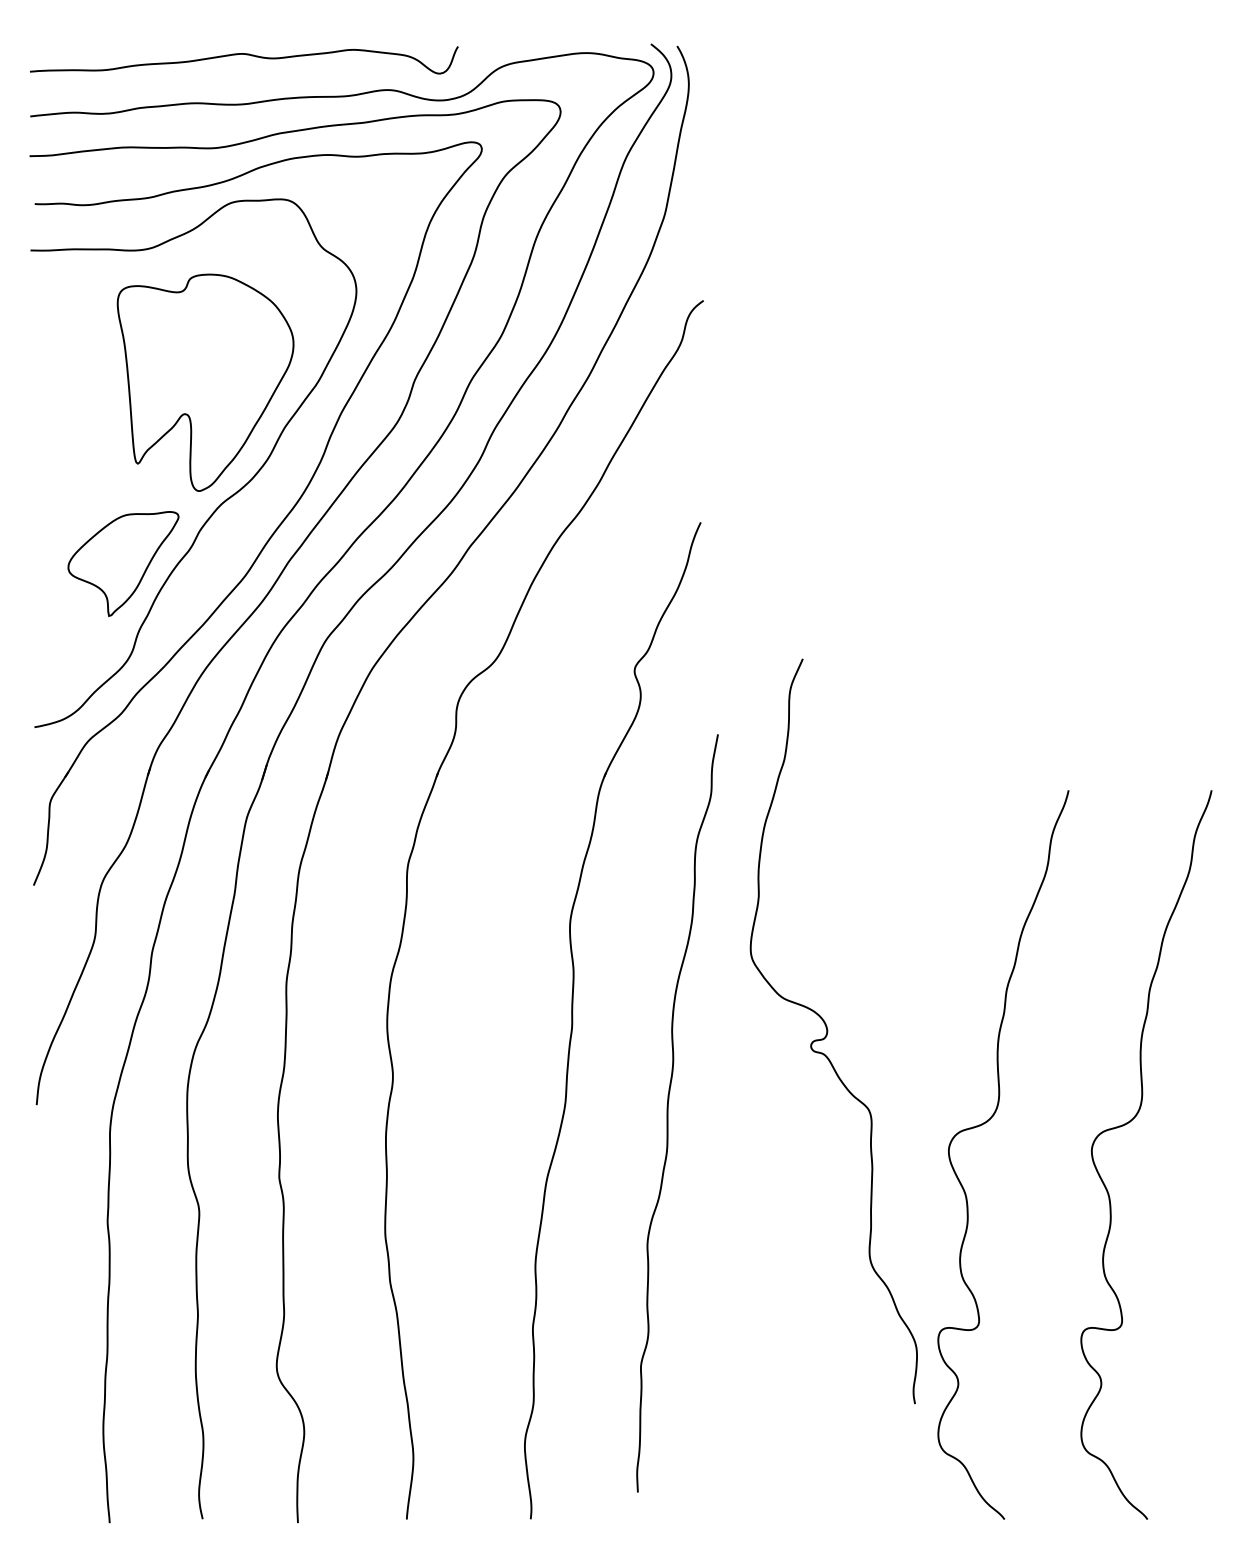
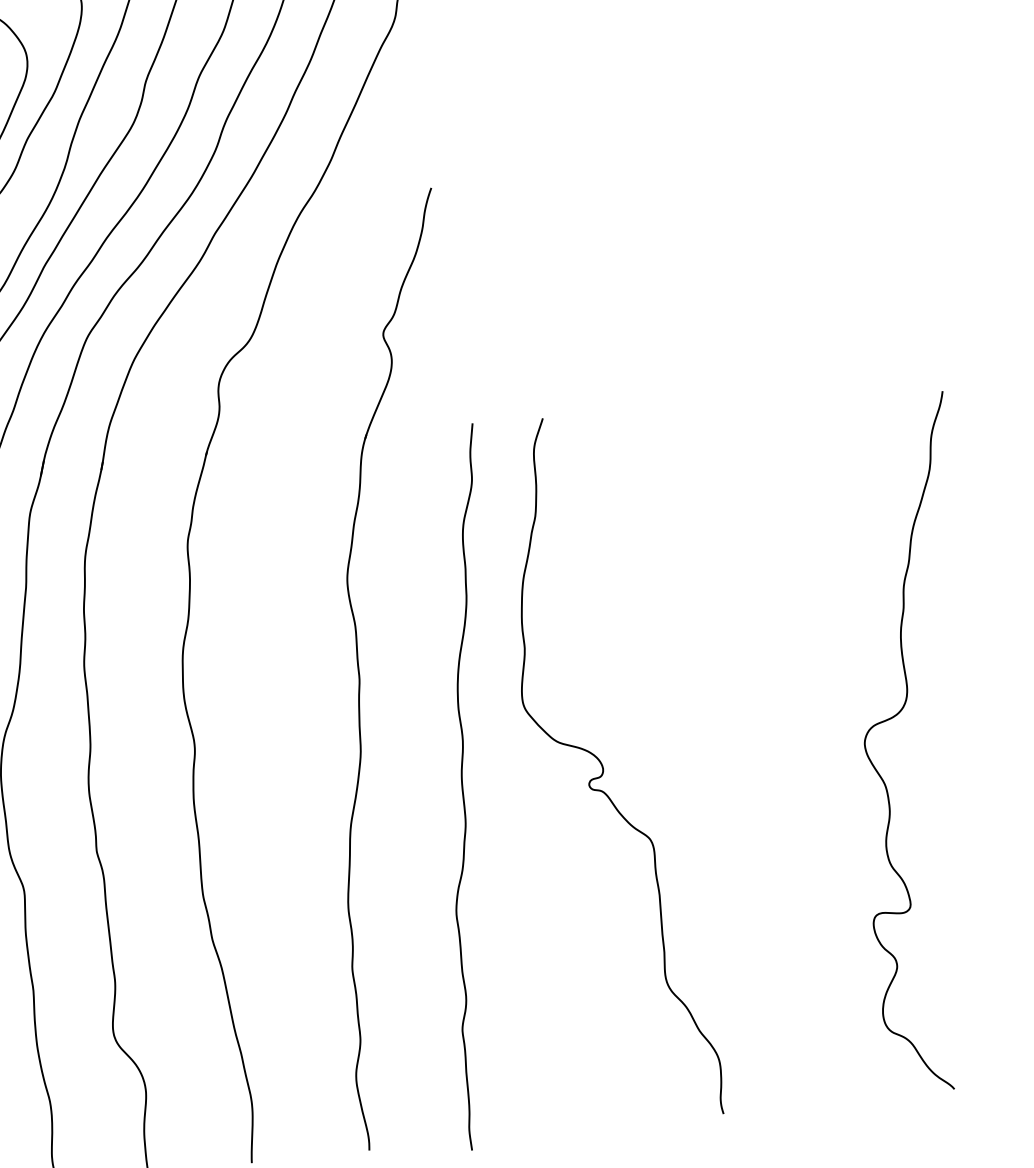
curve: (828, 1031) -> (604, 769), moved
curve: (668, 1113) -> (463, 787), moved
curve: (984, 1124) -> (760, 730), removed

